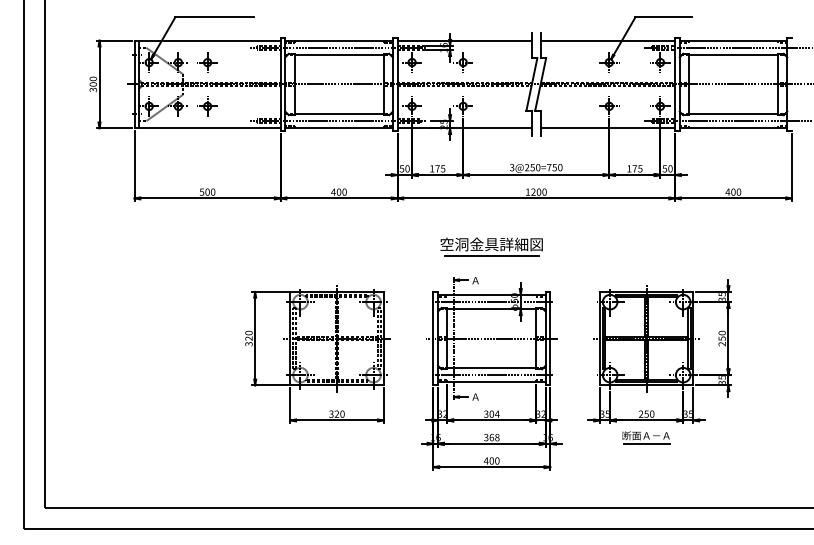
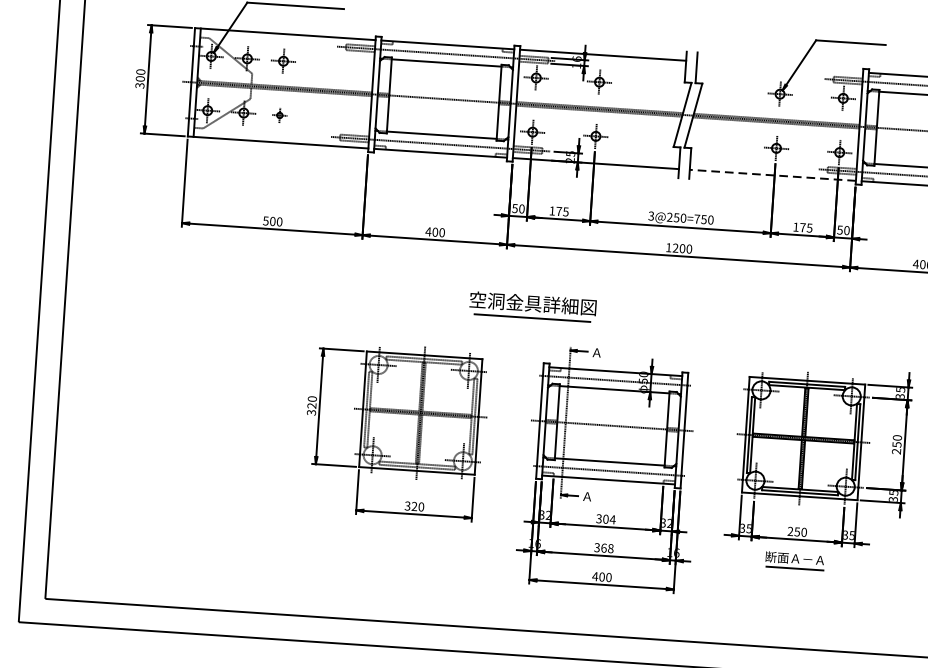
line: (607, 40) -> (779, 66), removed
part: (207, 106) -> (279, 115), size x0.6
line: (607, 128) -> (772, 175), solid -> dashed
part: (491, 246) -> (532, 306), moved

